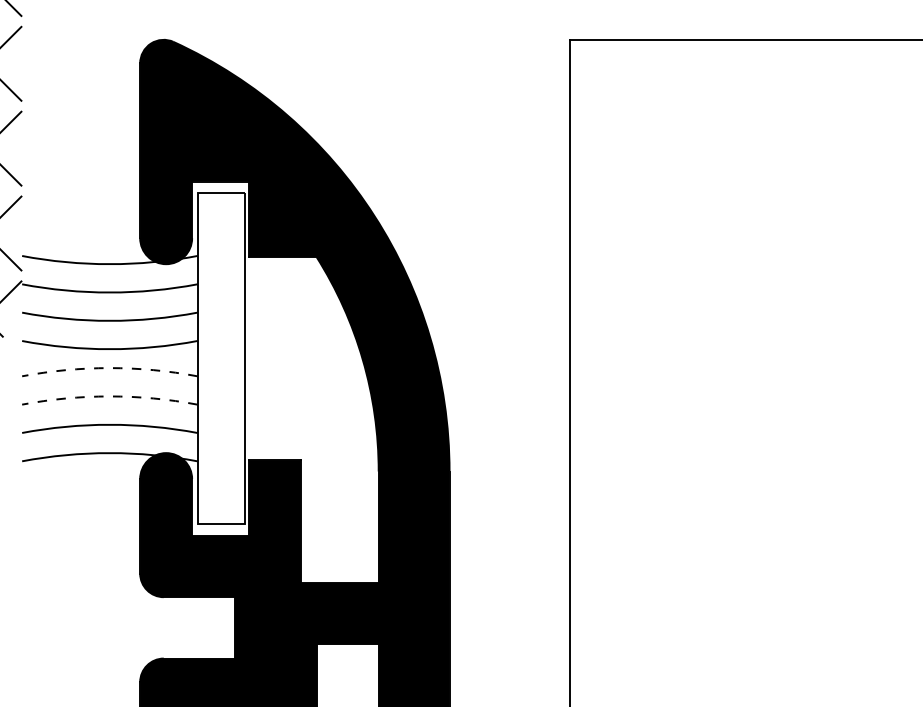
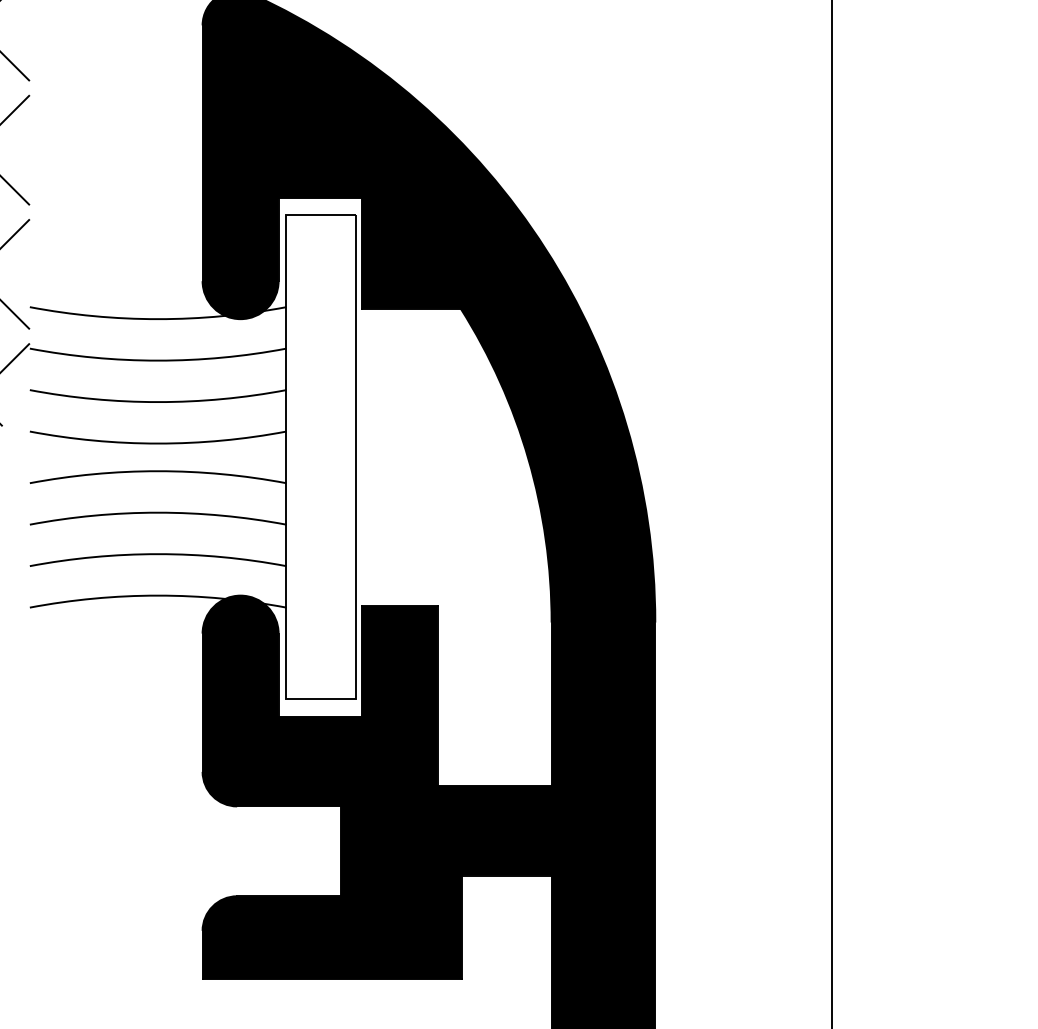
arc: (109, 368) -> (157, 471), dashed -> solid
arc: (109, 396) -> (157, 512), dashed -> solid

